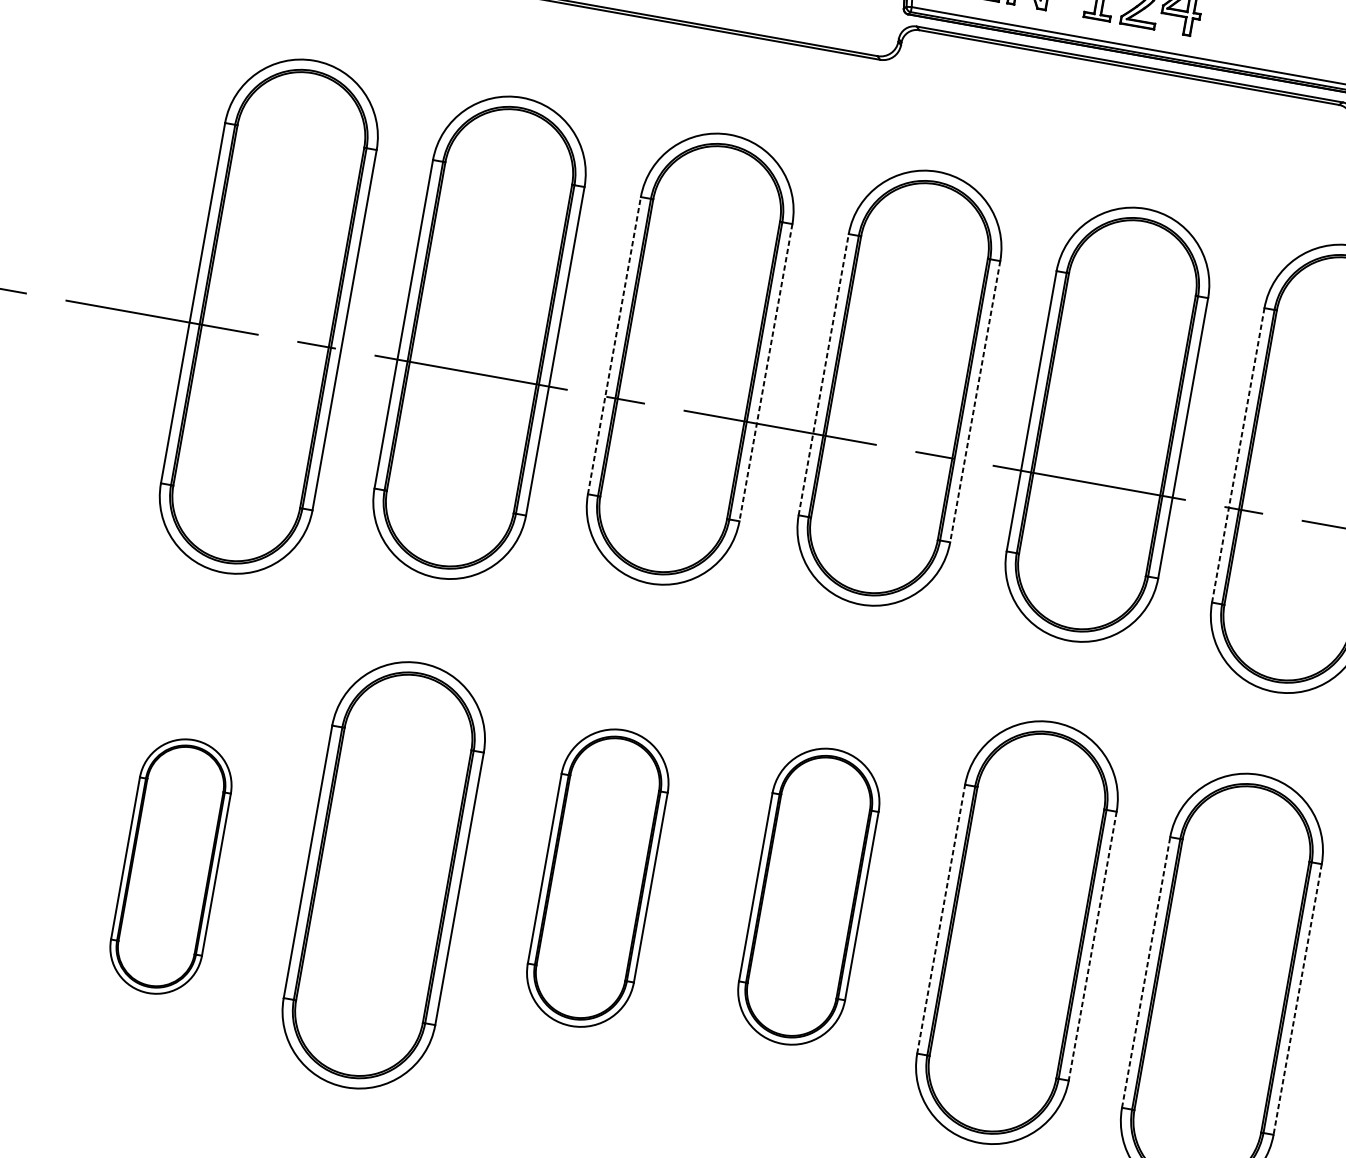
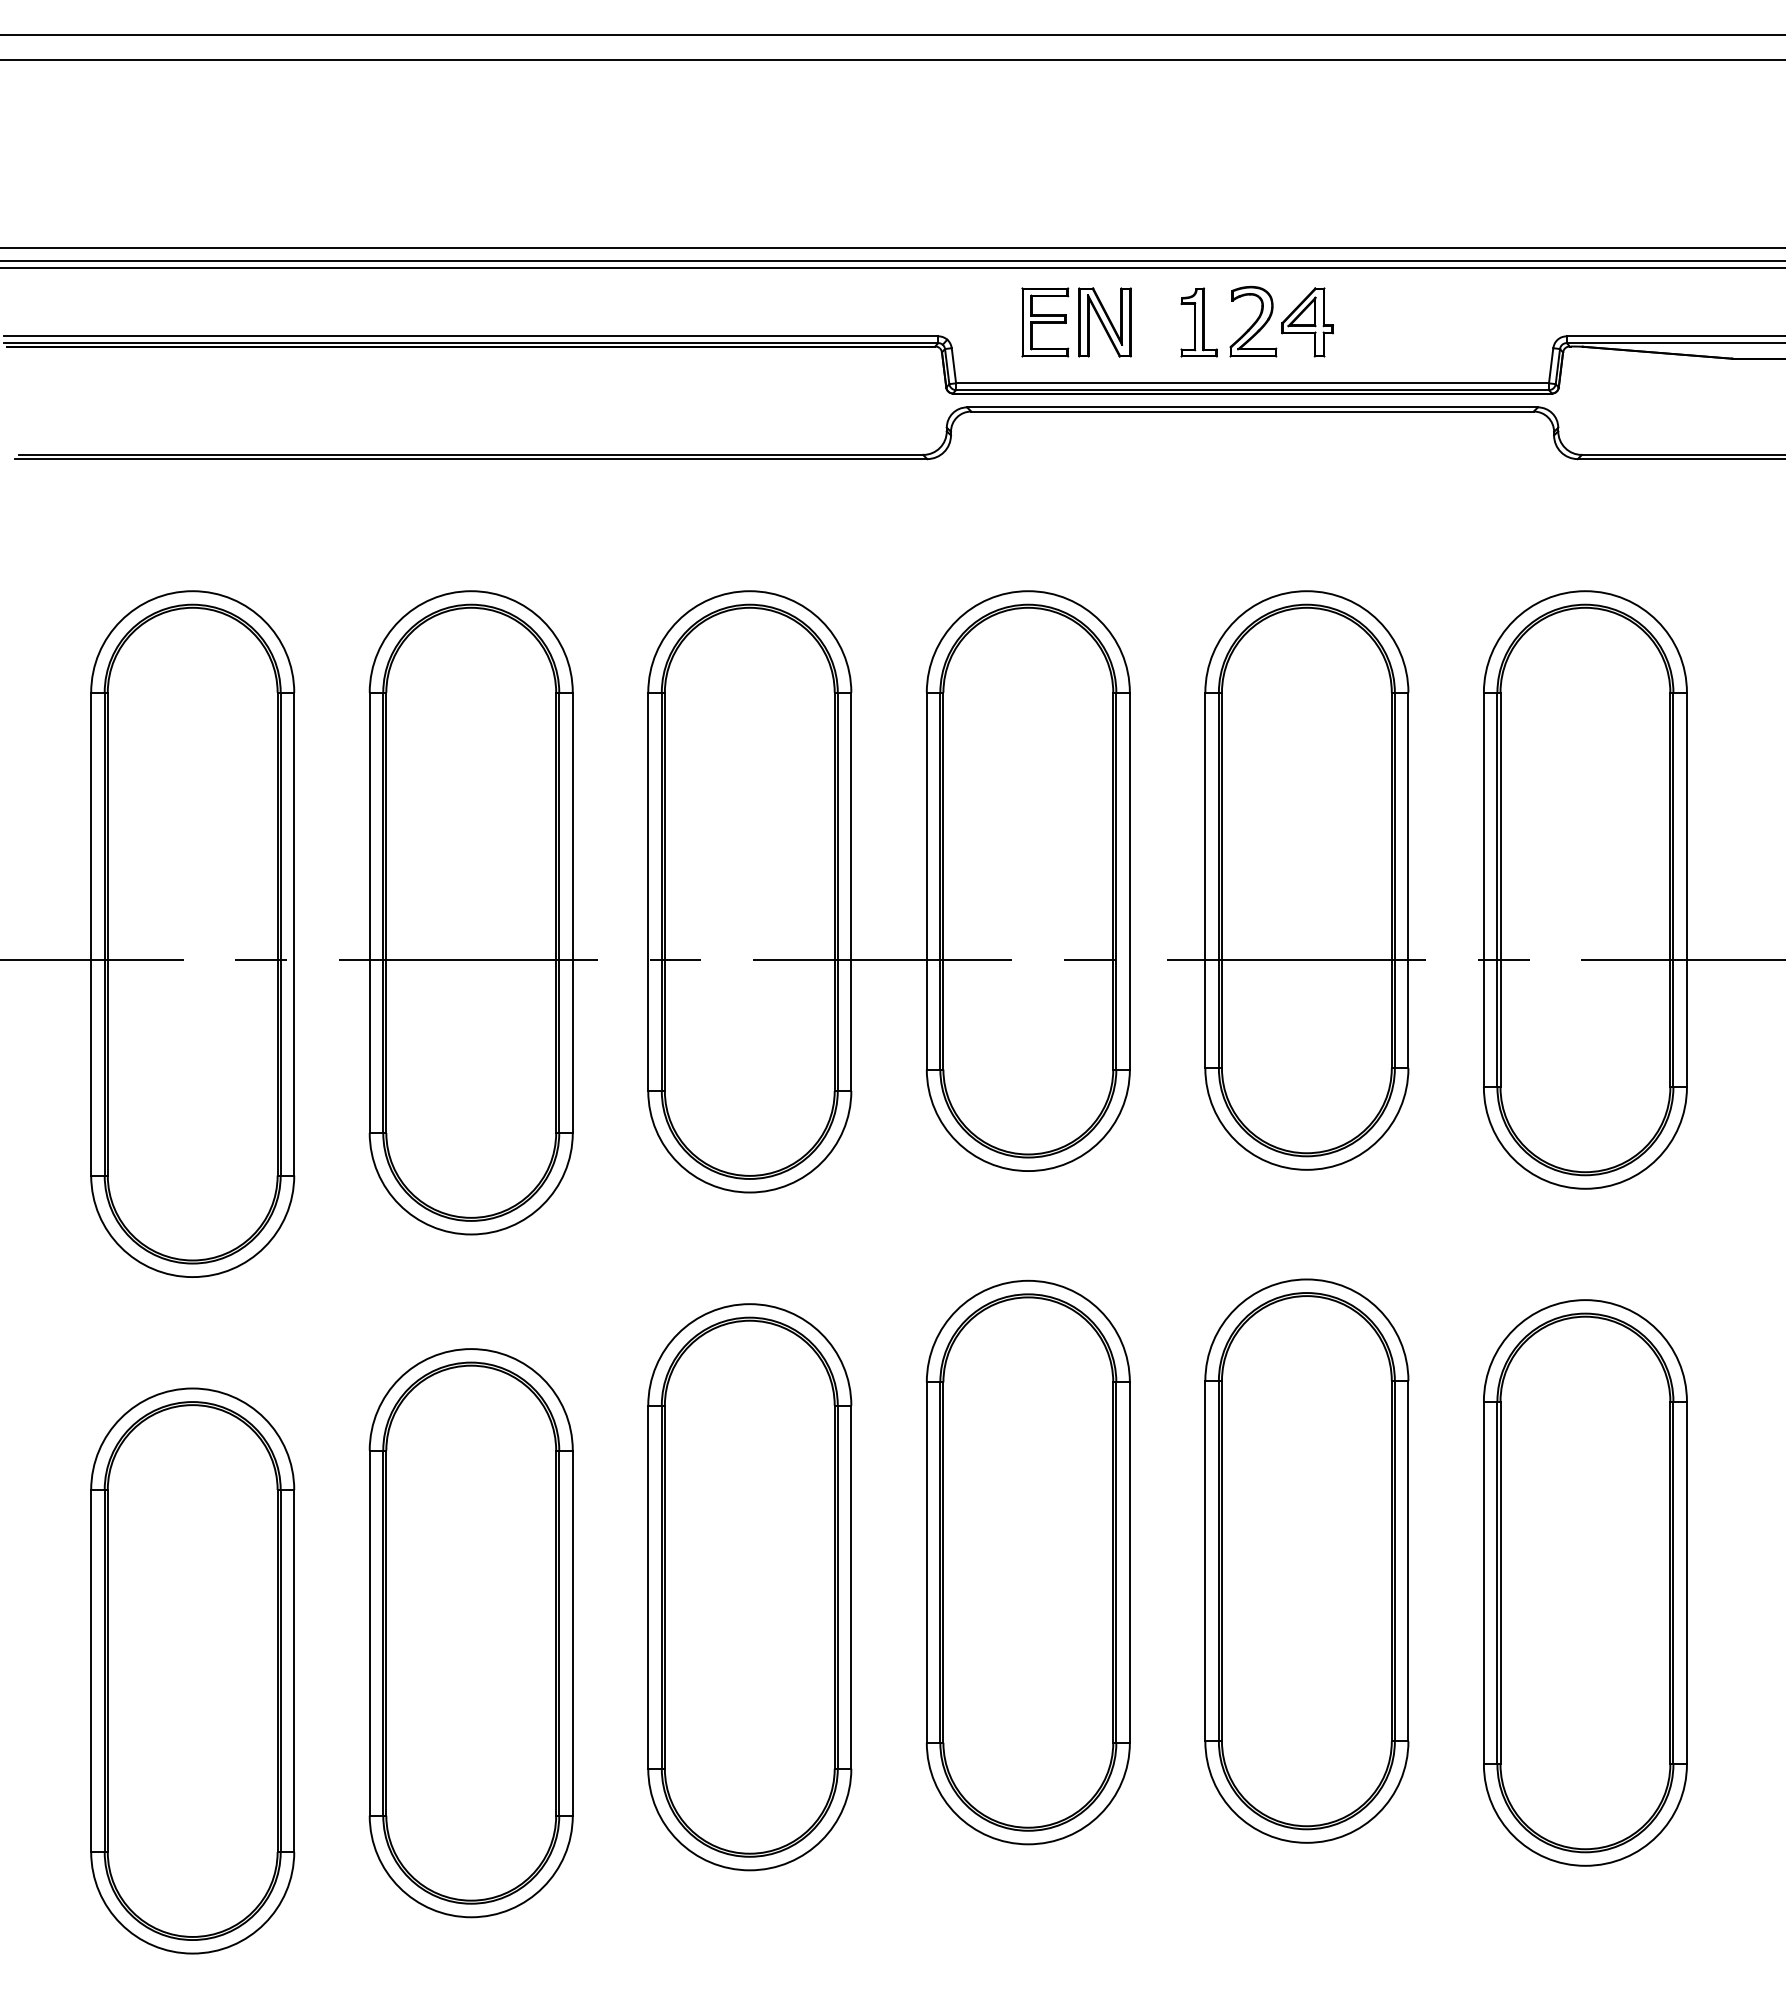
line: (614, 345) -> (648, 891), dashed -> solid
line: (765, 373) -> (851, 892), dashed -> solid
line: (823, 374) -> (926, 880), dashed -> solid
line: (974, 401) -> (1129, 881), dashed -> solid
line: (1238, 454) -> (1483, 889), dashed -> solid
part: (170, 866) -> (192, 1670), size x1.67
part: (597, 878) -> (749, 1587), size x1.43
part: (808, 896) -> (1027, 1562), size x1.43
line: (941, 918) -> (1205, 1560), dashed -> solid
line: (1092, 946) -> (1408, 1561), dashed -> solid
line: (1145, 972) -> (1483, 1582), dashed -> solid
line: (1297, 999) -> (1686, 1583), dashed -> solid

